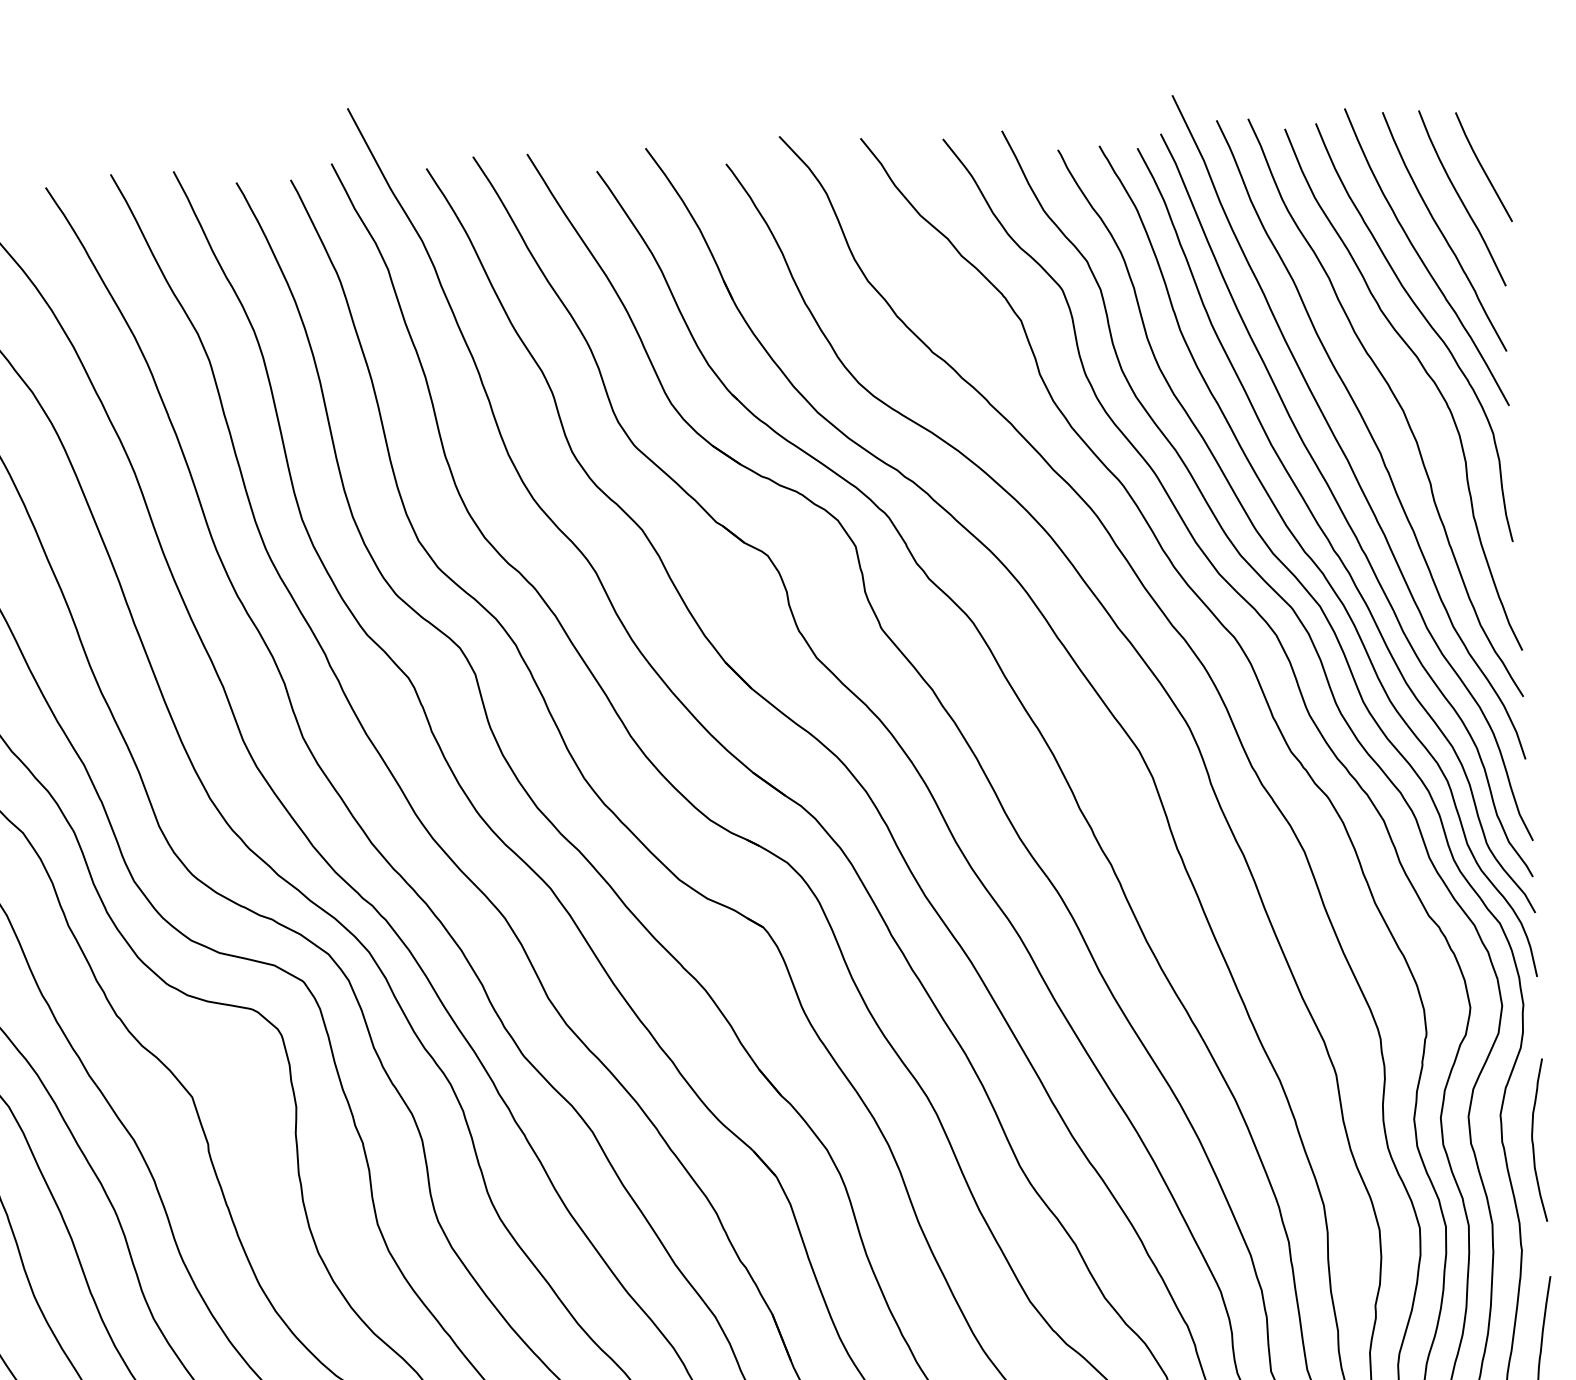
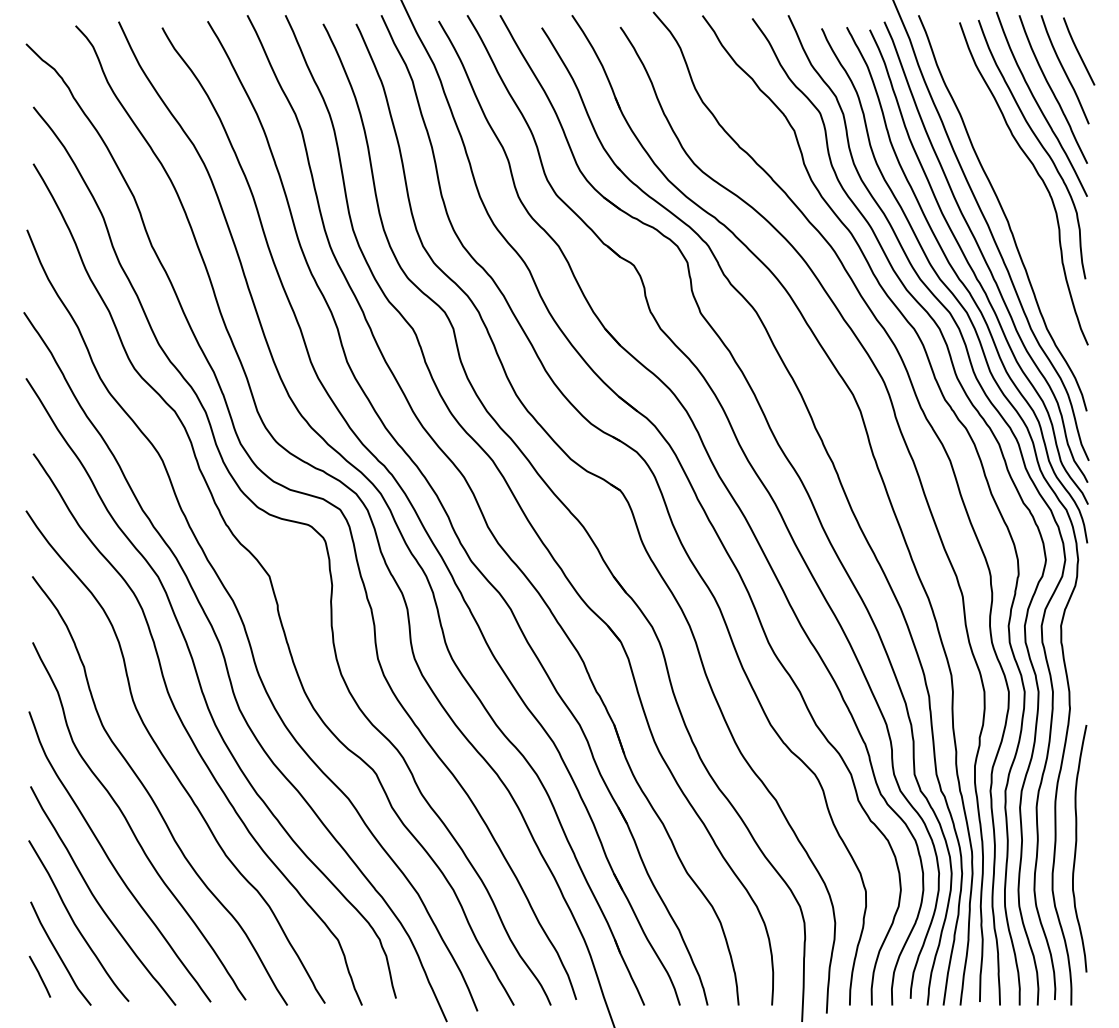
curve: (1395, 401) -> (1018, 190), removed
curve: (1533, 1139) -> (1080, 641), removed

